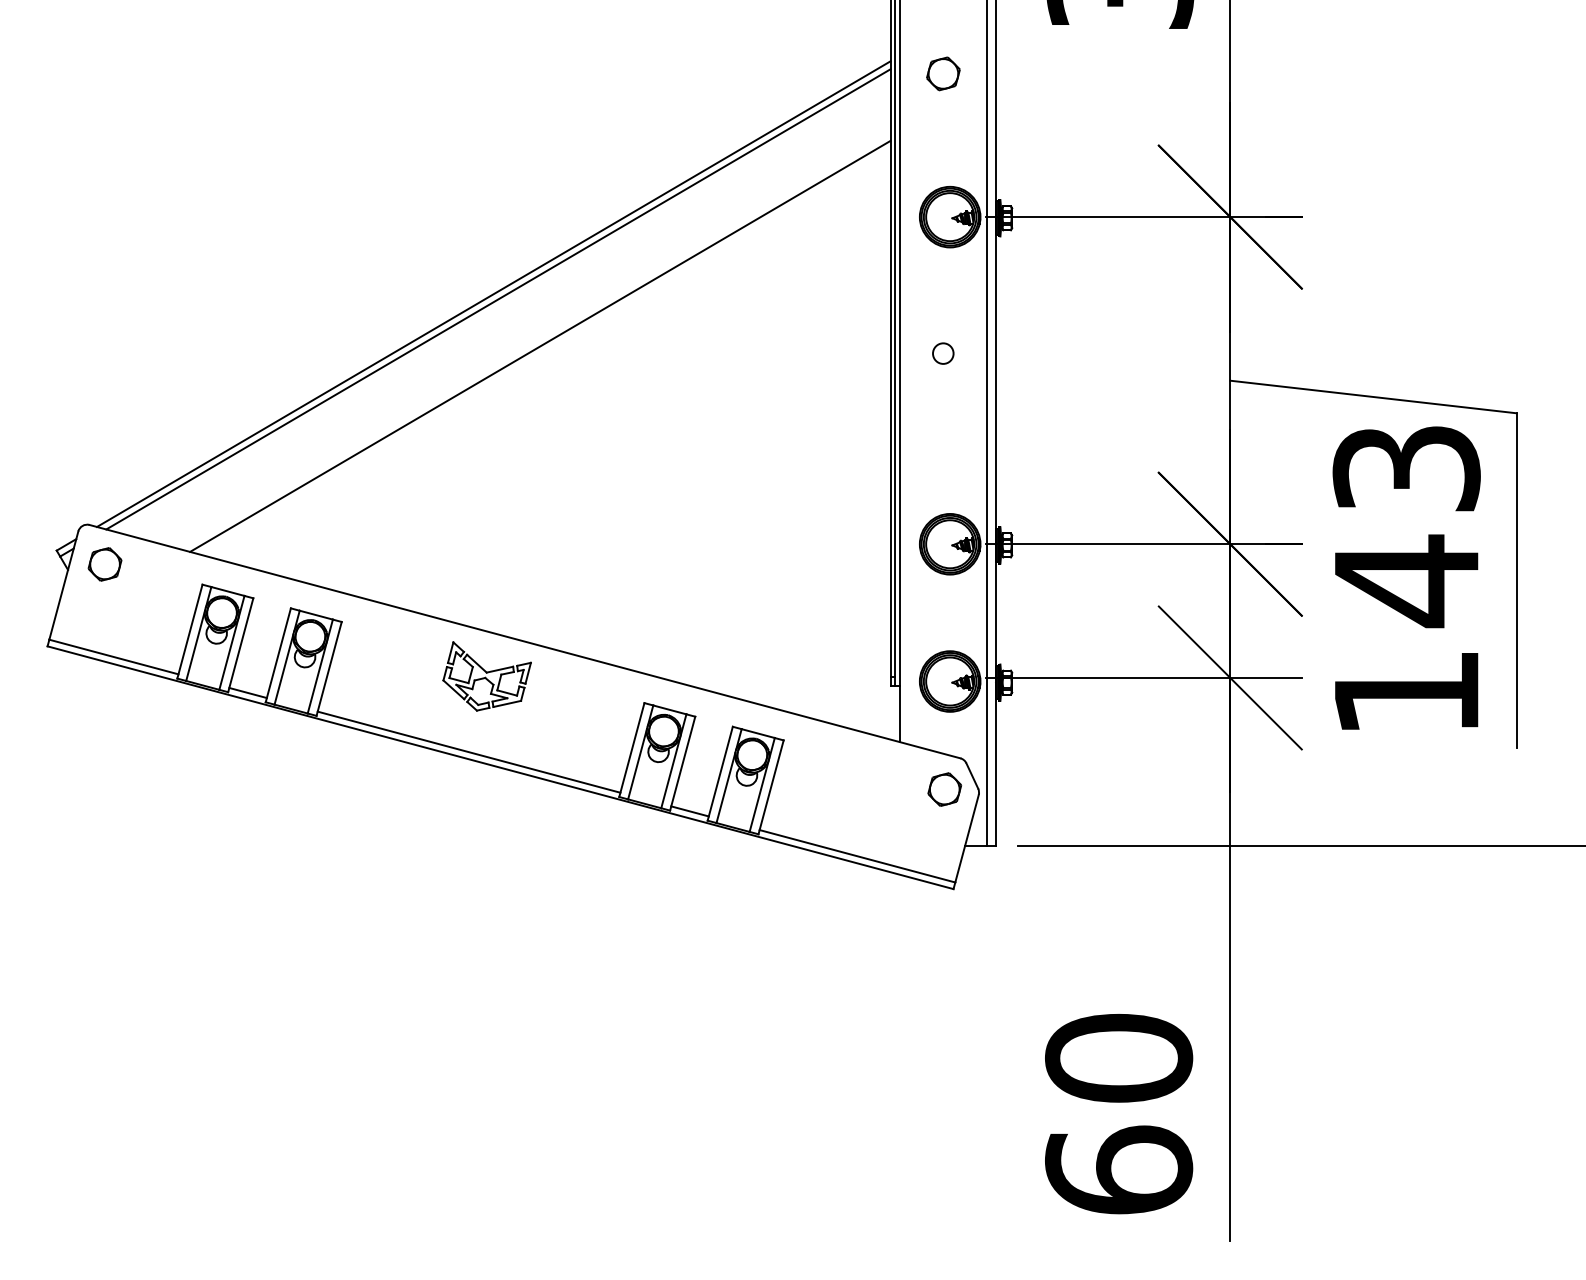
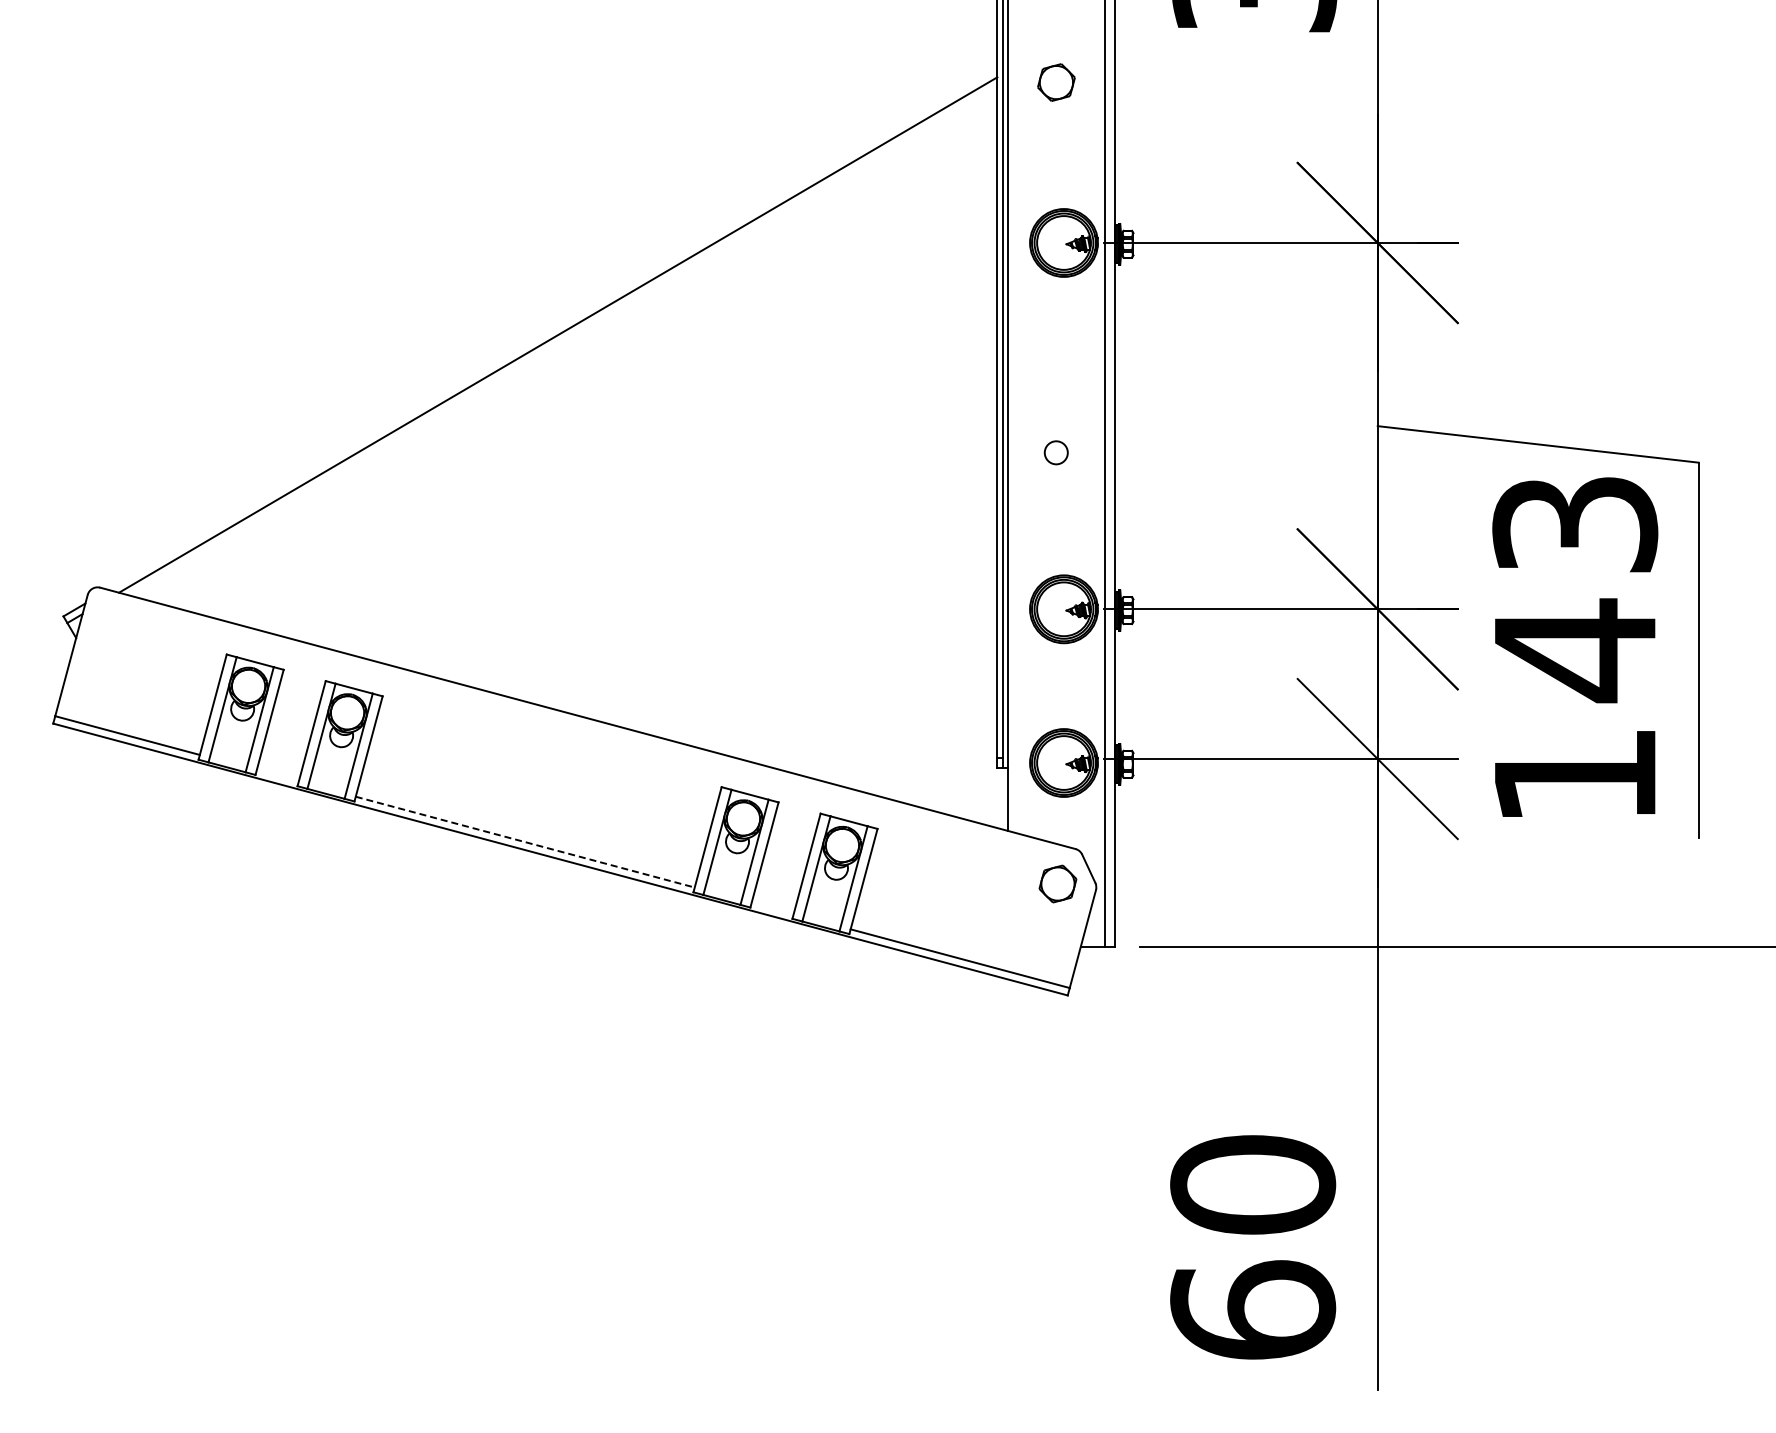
line: (493, 293) -> (552, 328), removed
line: (539, 346) -> (604, 387), removed
circle: (942, 353) -> (1055, 452), moved
part: (104, 564) -> (117, 631), removed
part: (487, 676) -> (545, 757), removed
line: (247, 692) -> (277, 775), removed
line: (469, 752) -> (525, 842), solid -> dashed
line: (689, 811) -> (772, 908), removed

